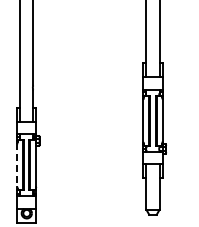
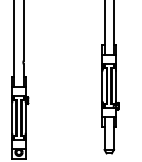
line: (17, 165) -> (12, 118), dashed -> solid

